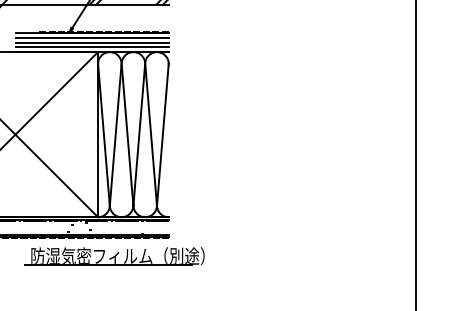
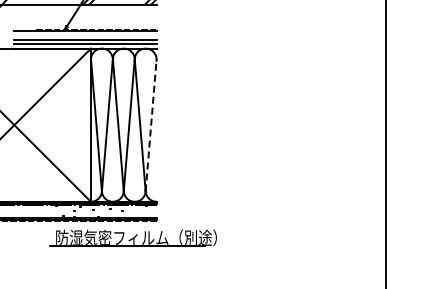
line: (92, 38) -> (85, 35), removed
line: (163, 133) -> (151, 124), solid -> dashed
part: (113, 255) -> (132, 237), moved

